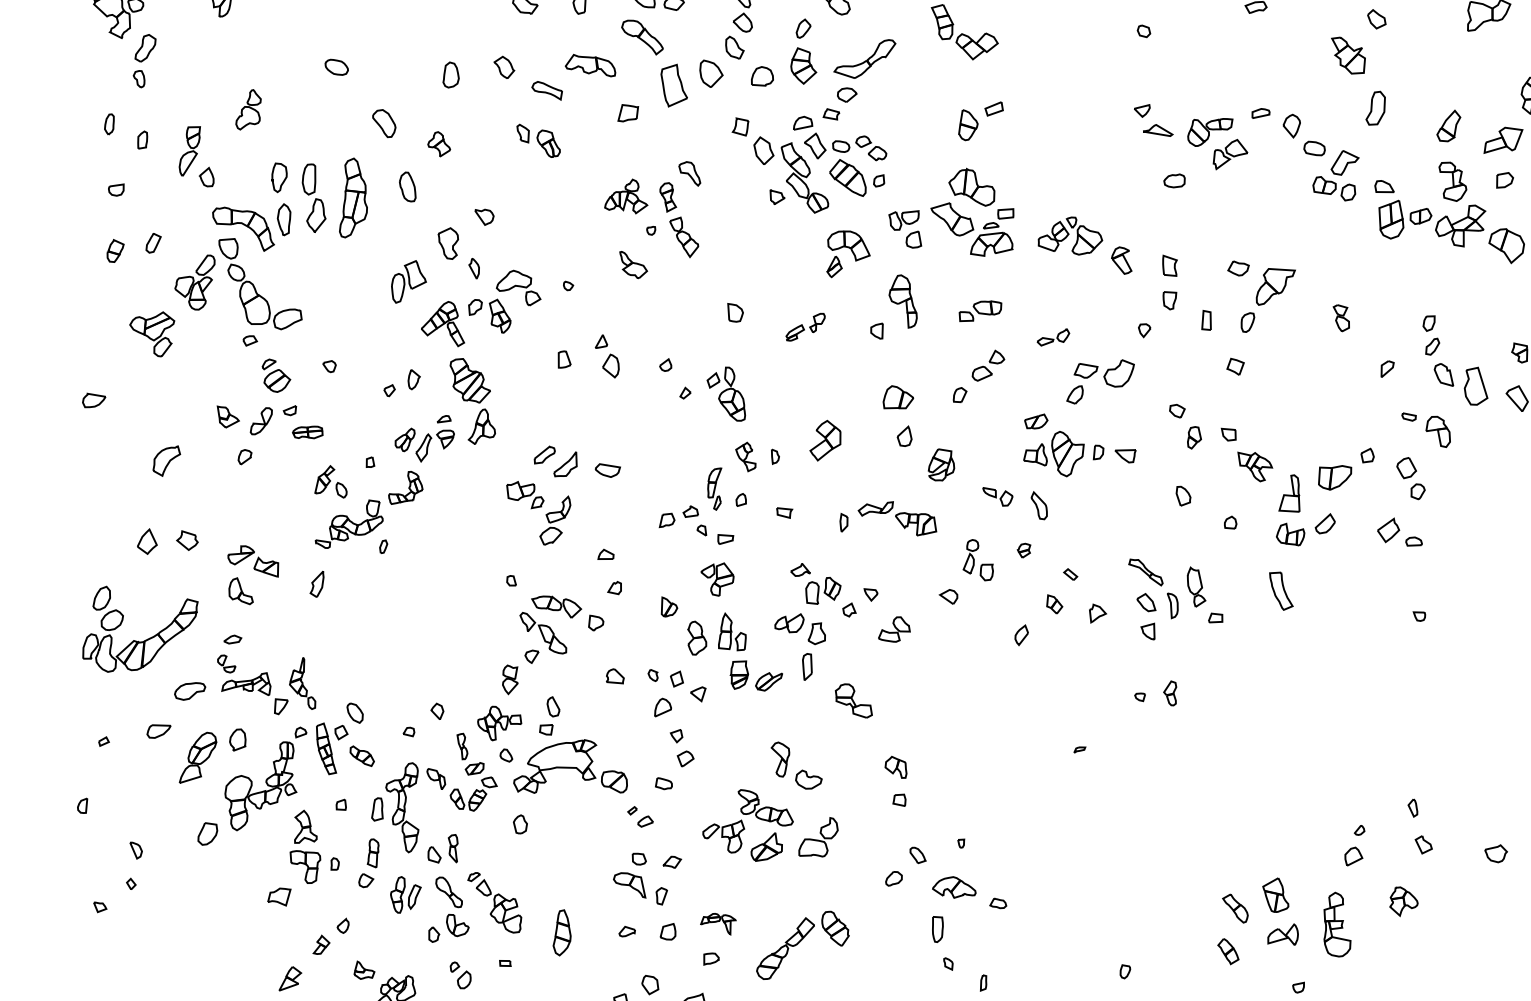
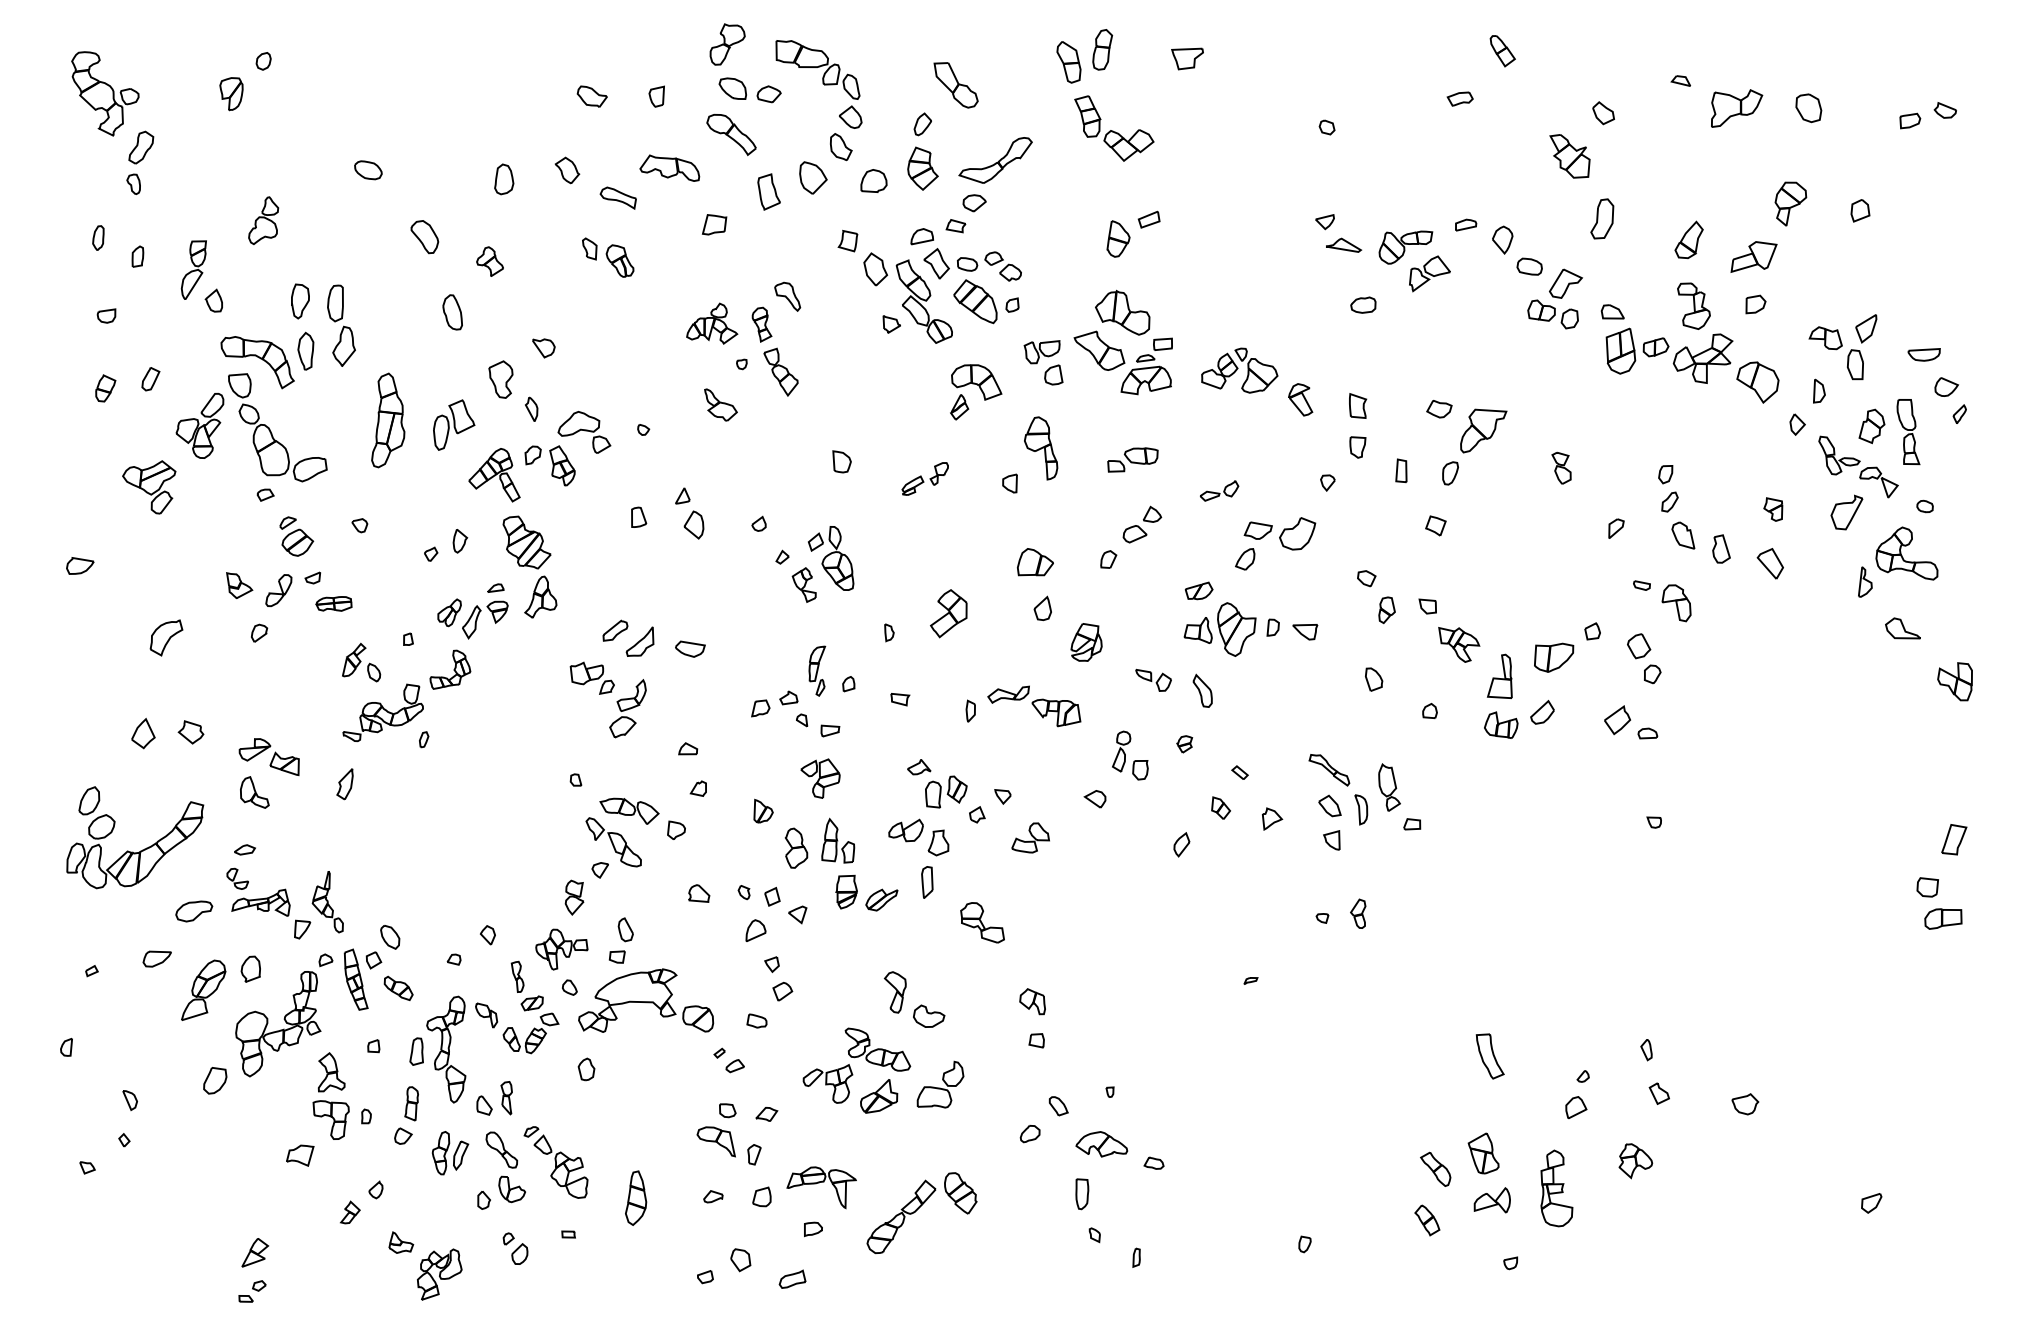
part: (673, 85) -> (768, 191), size x0.71
part: (353, 198) -> (388, 420), moved
part: (1476, 385) -> (1721, 548), size x0.62
part: (745, 456) -> (803, 584), moved
part: (1280, 591) -> (1489, 1056), moved
part: (718, 923) -> (821, 1187), size x1.67
part: (290, 978) -> (255, 1252), moved

